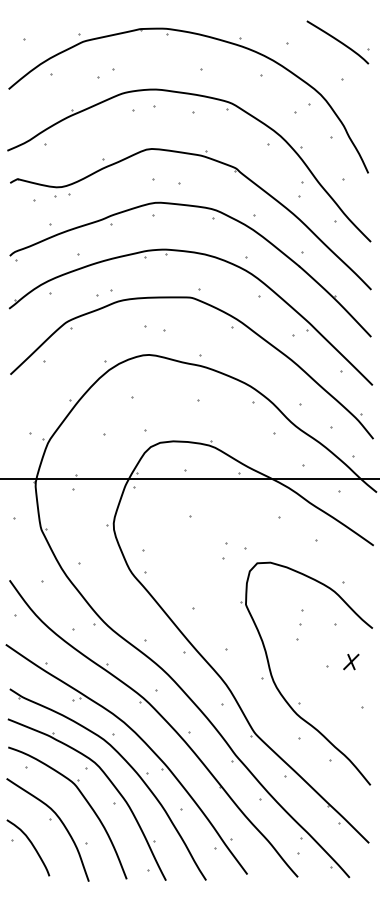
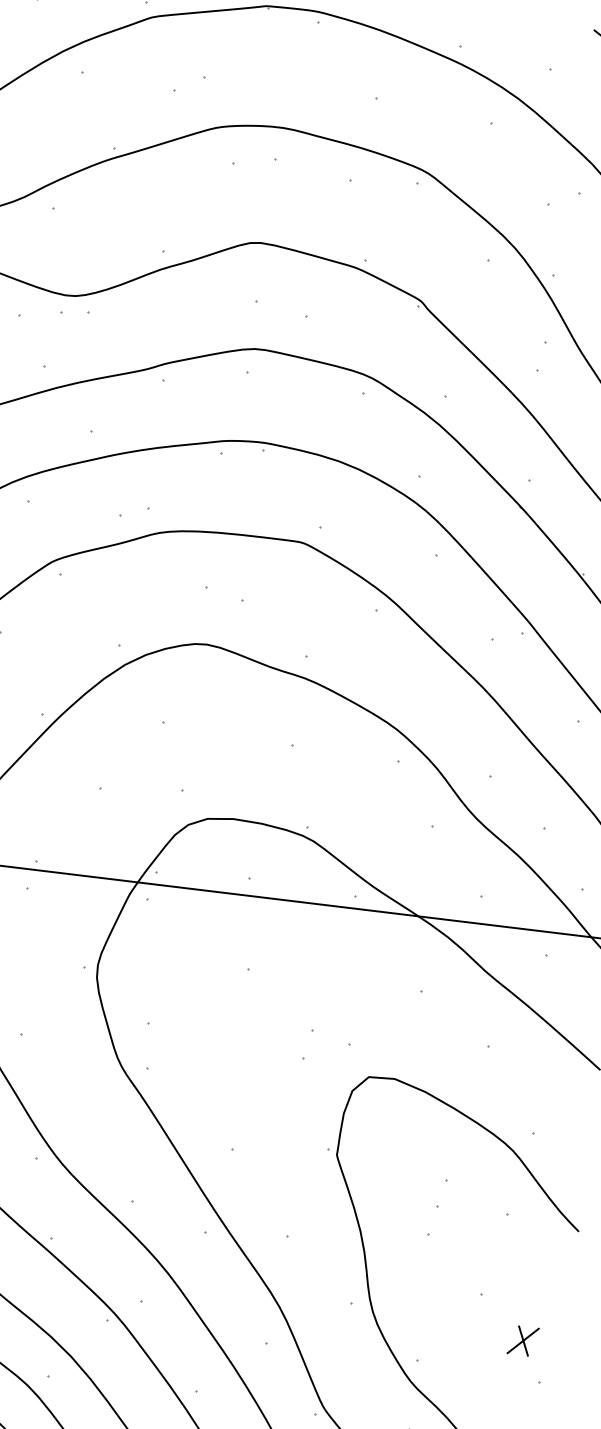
part: (351, 661) -> (523, 1339), moved

